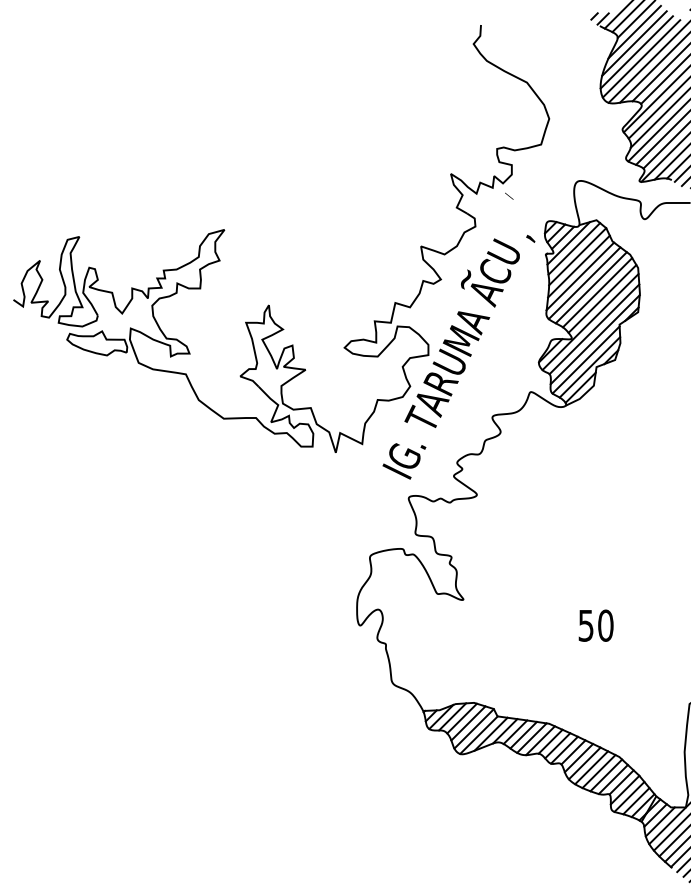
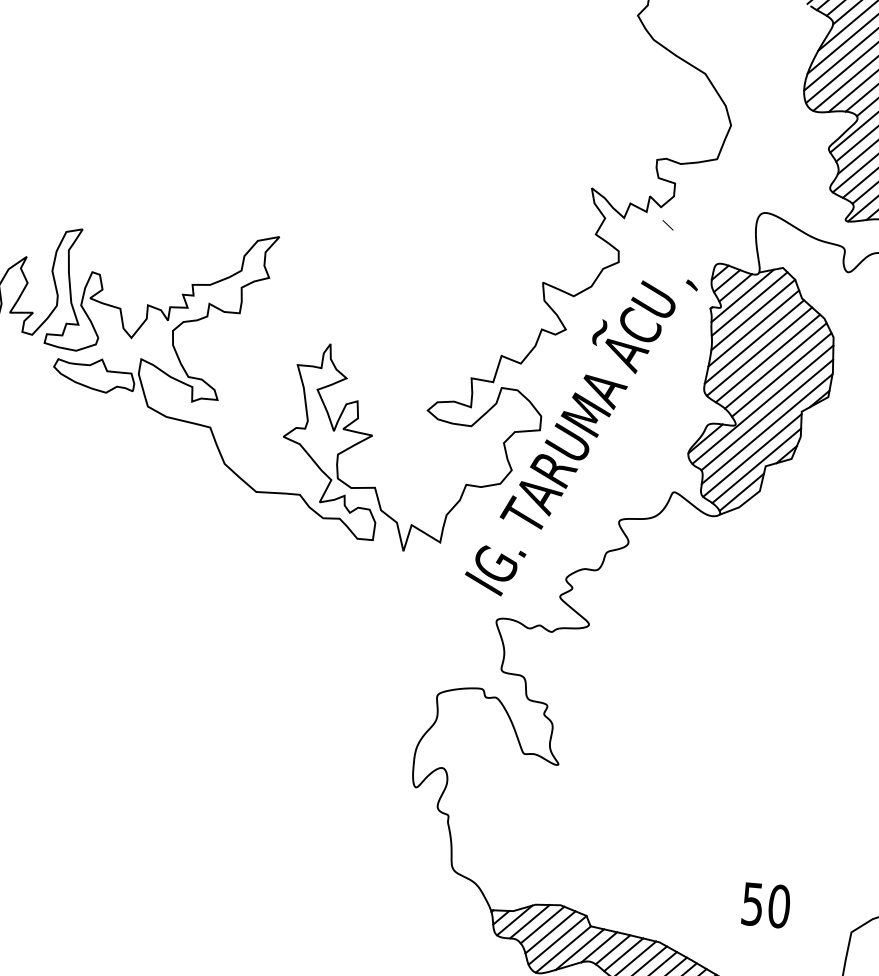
text: (595, 625) -> (765, 904), moved

